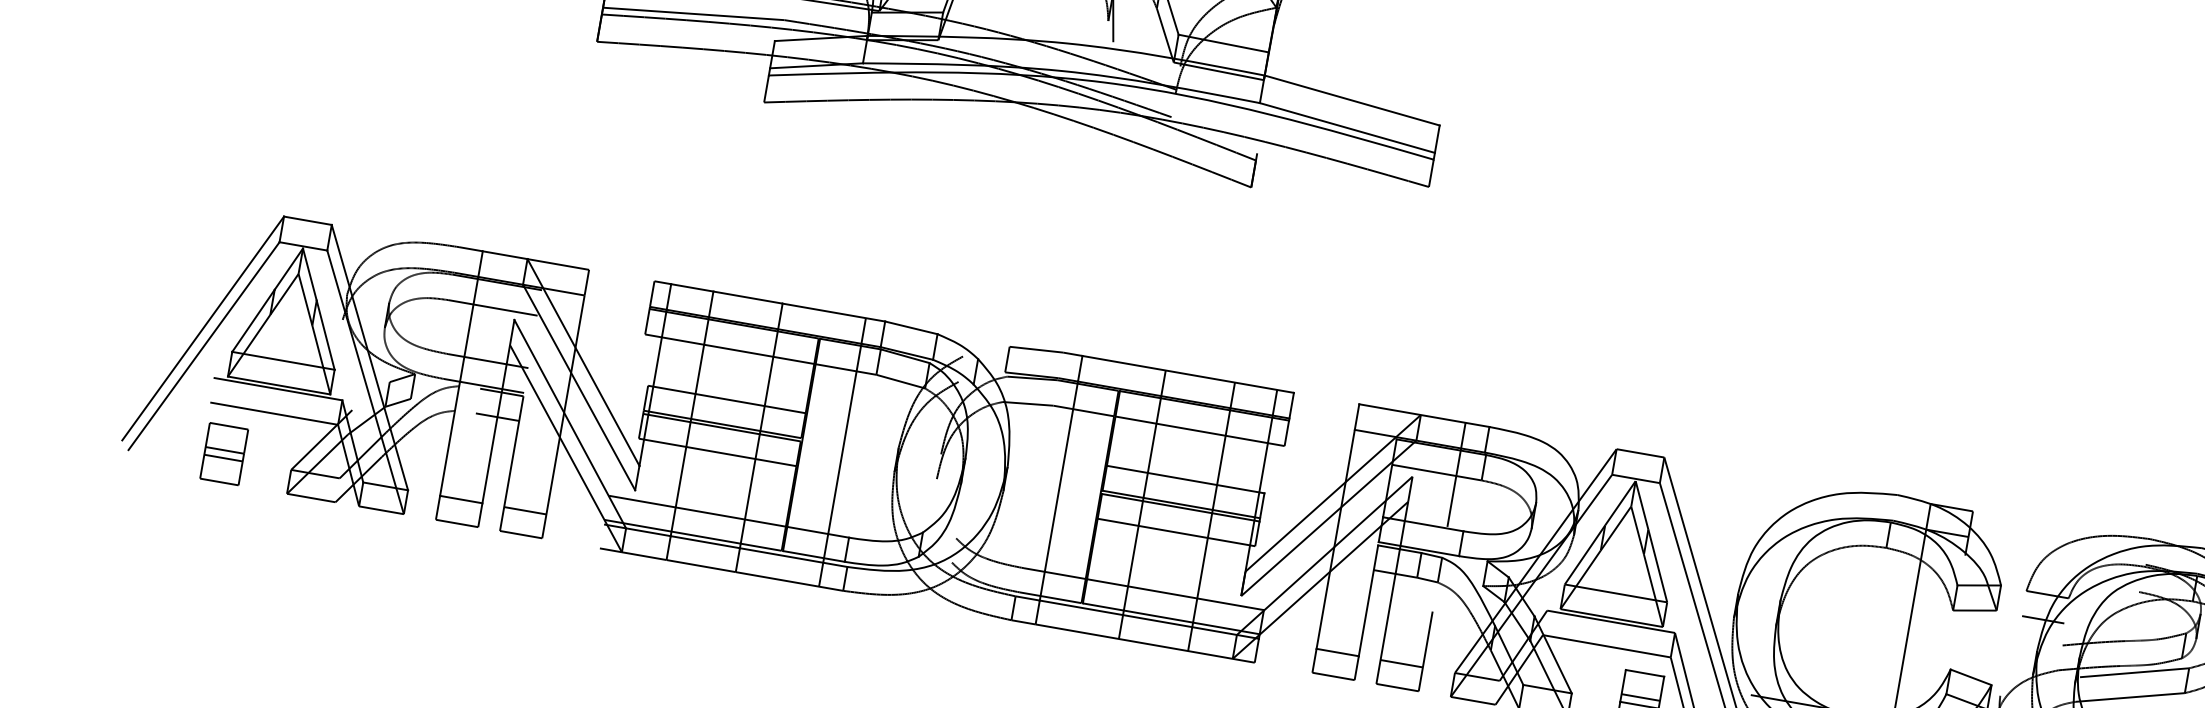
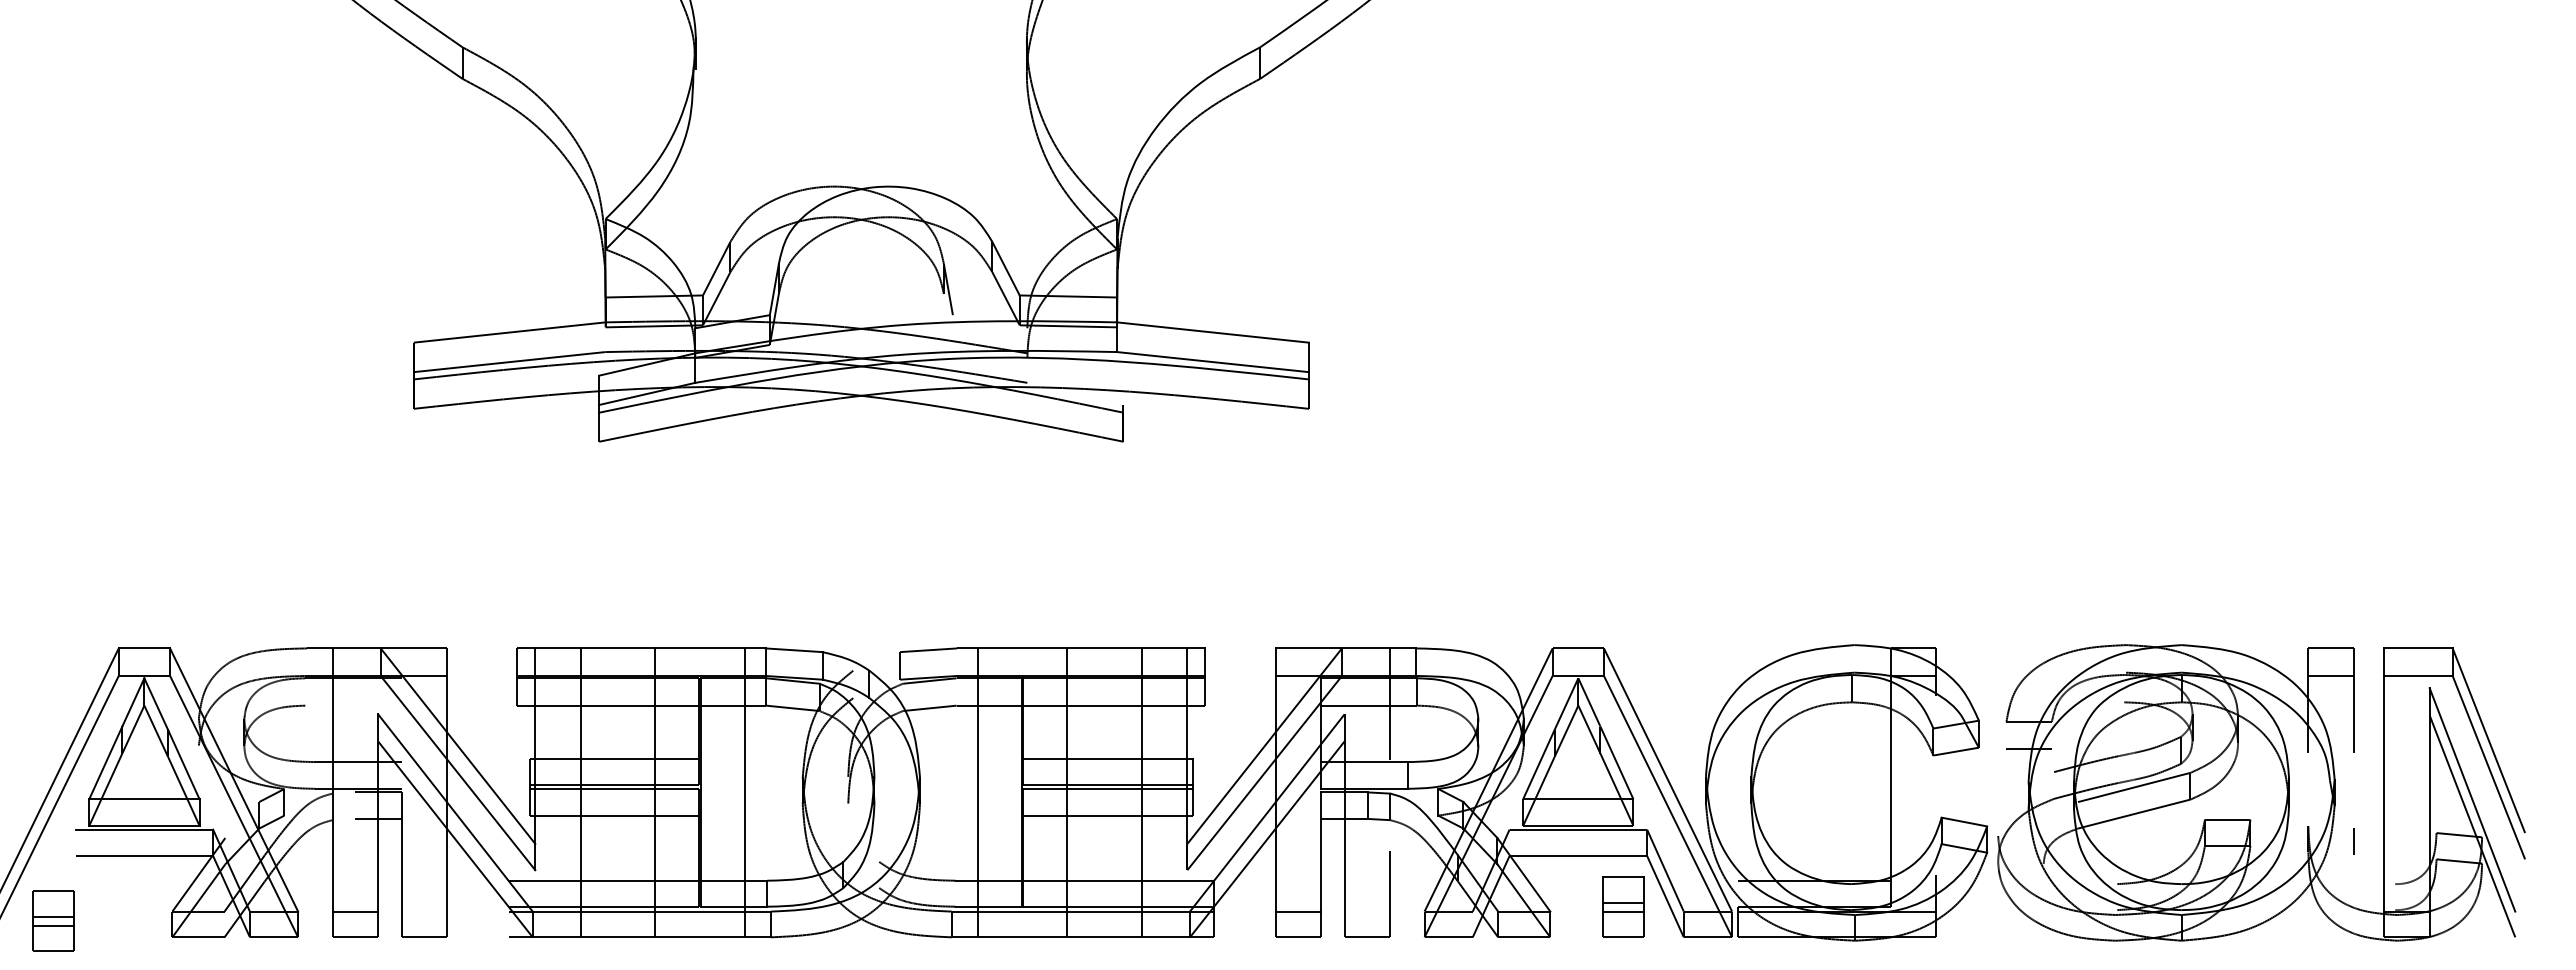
line: (492, 307) -> (353, 705), removed
part: (224, 453) -> (53, 920), moved
line: (525, 510) -> (424, 911), removed
line: (1401, 663) -> (1367, 911), removed

